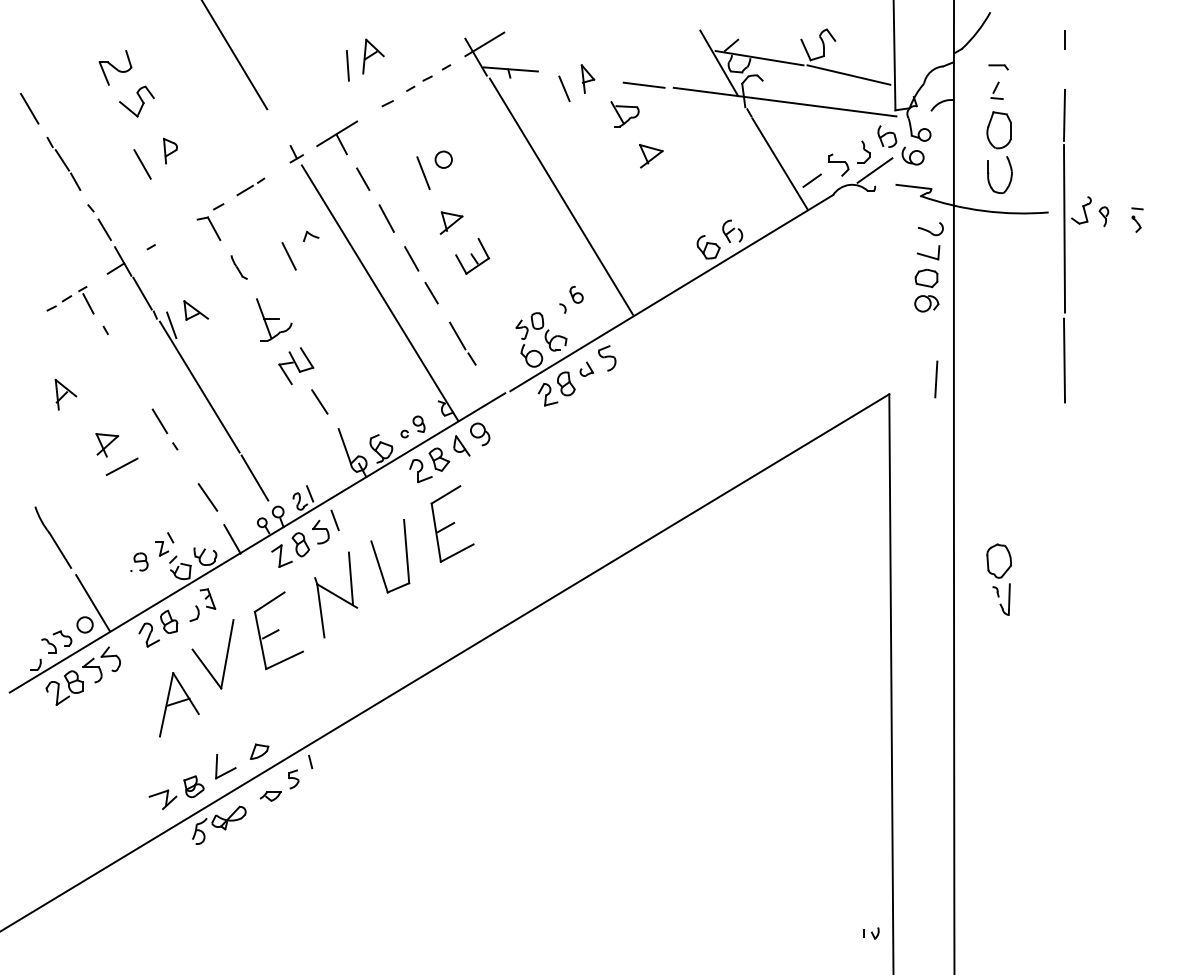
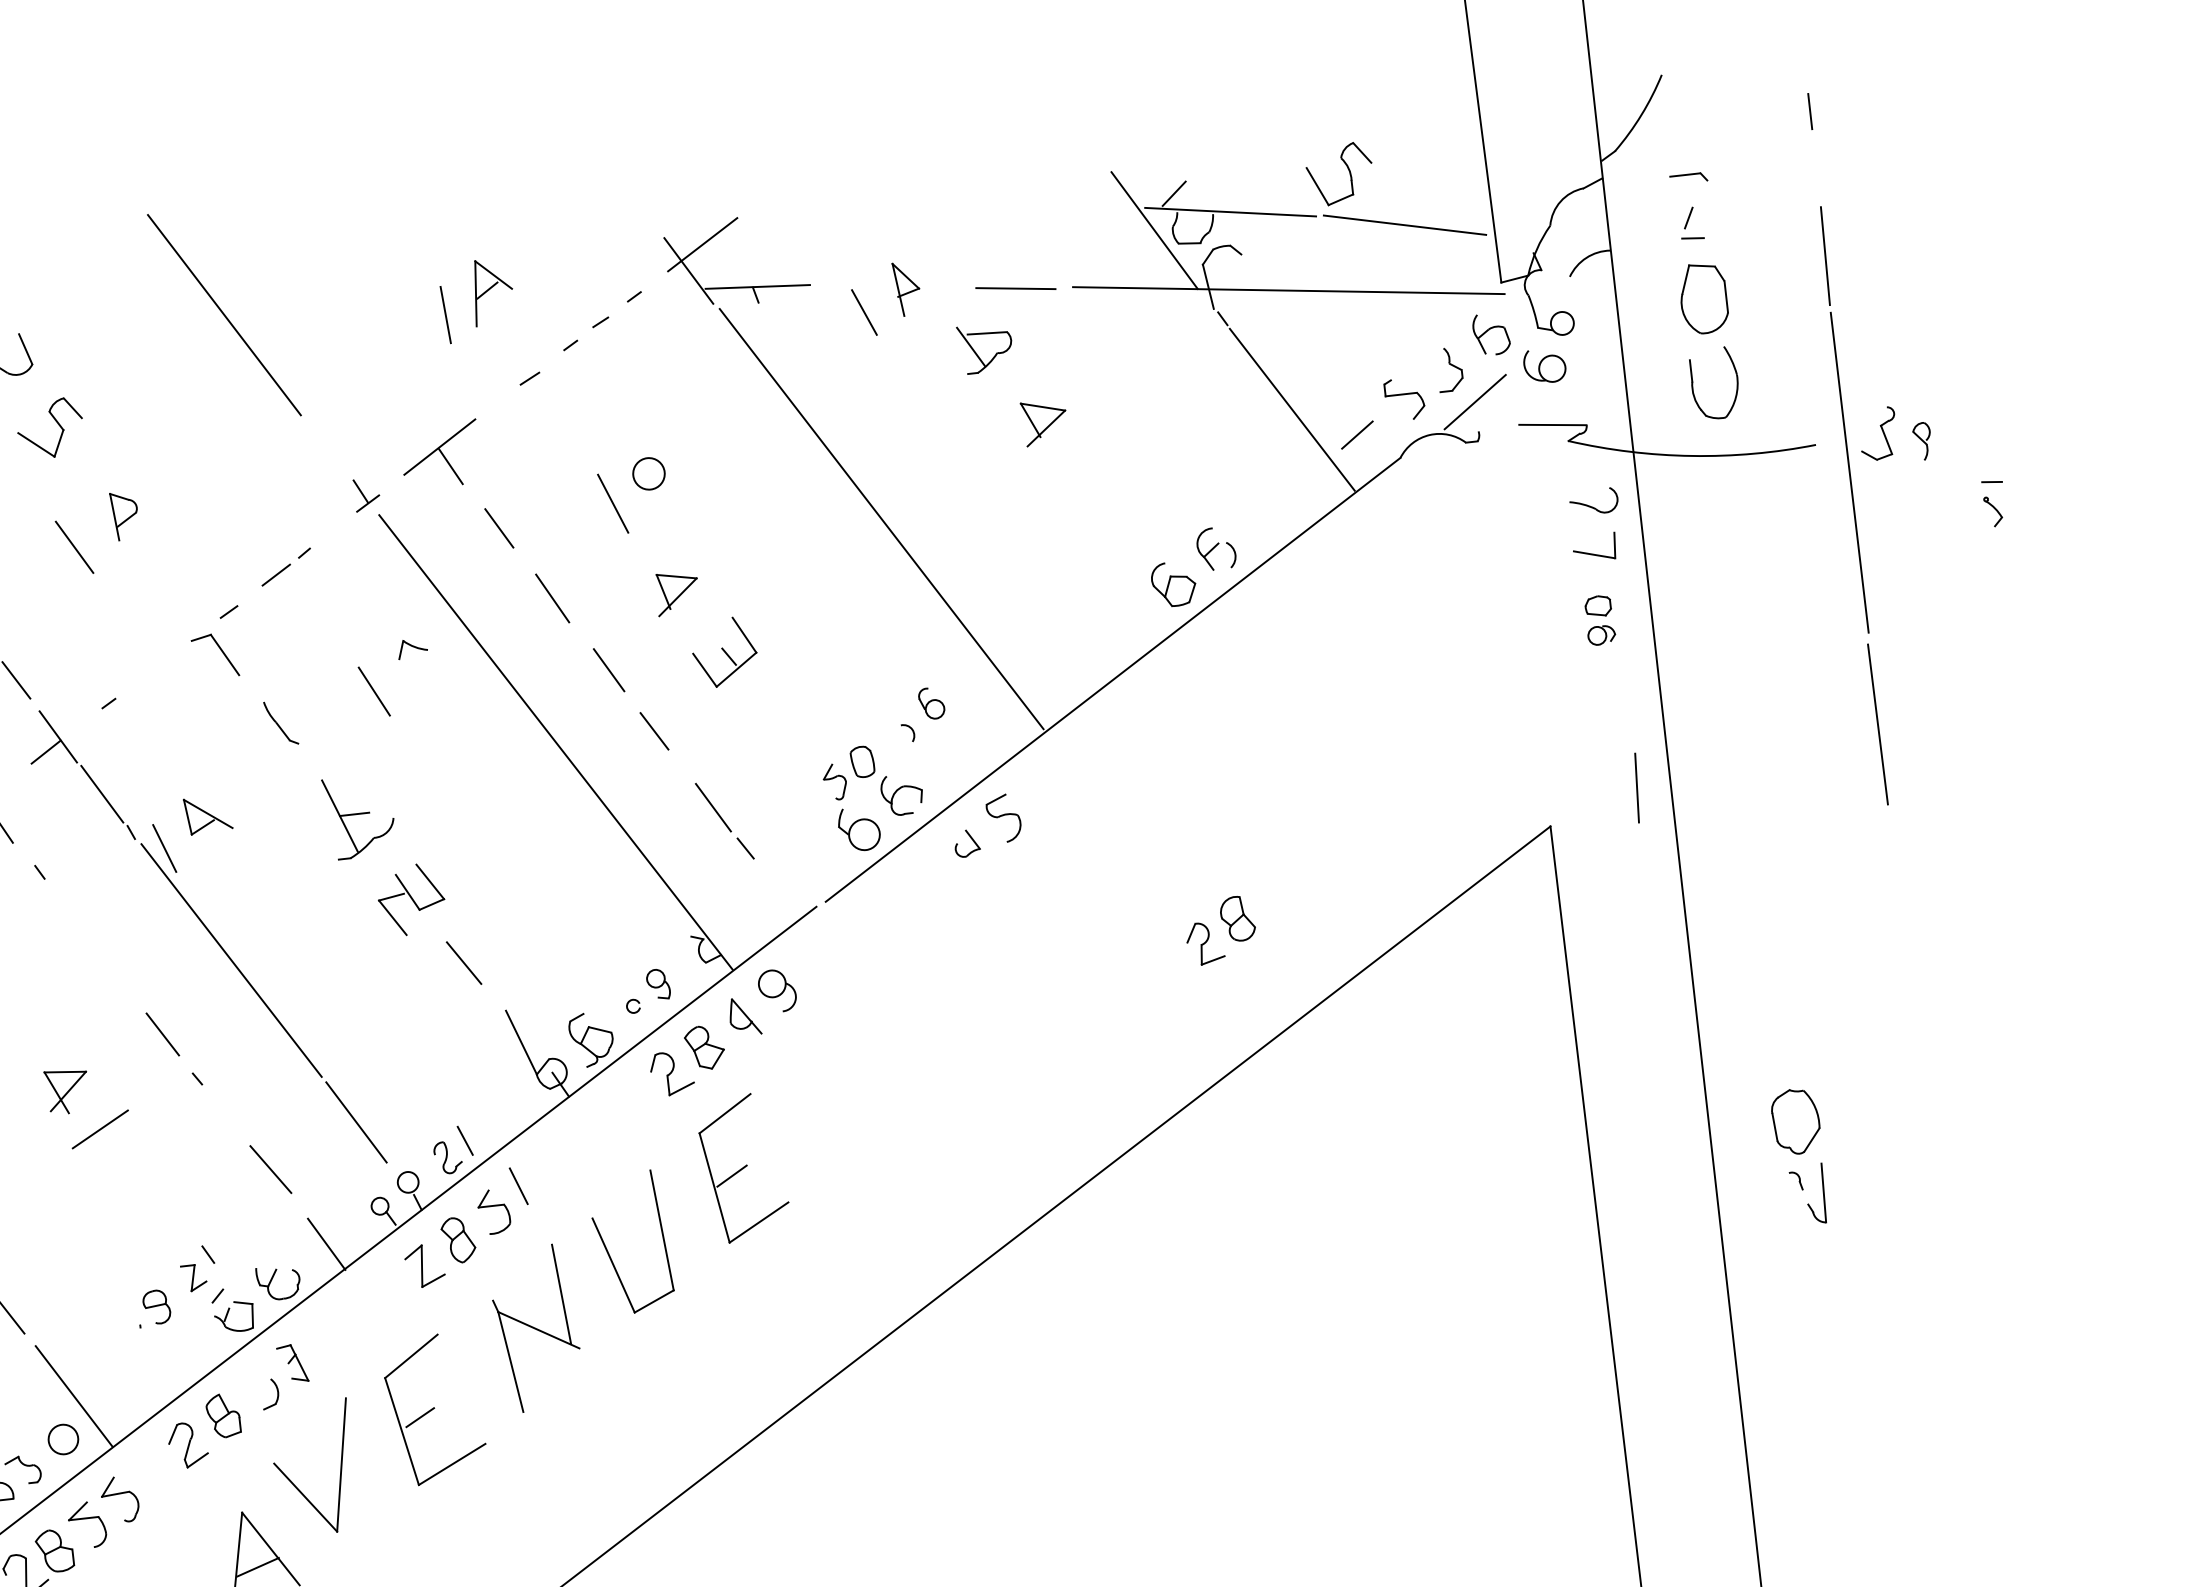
part: (1137, 219) -> (1994, 502), moved
part: (926, 290) -> (1599, 620), size x0.6
part: (556, 388) -> (1220, 929), moved

